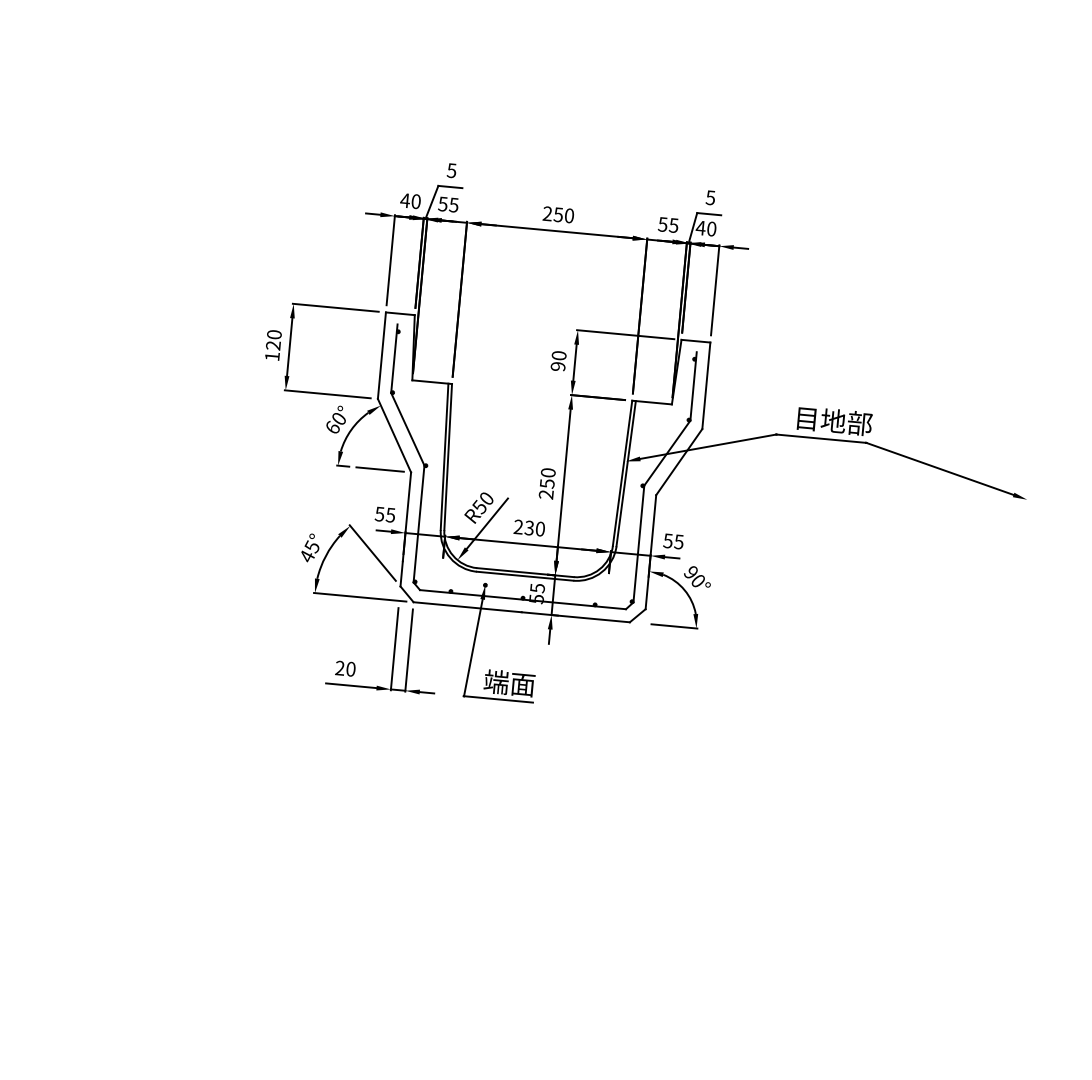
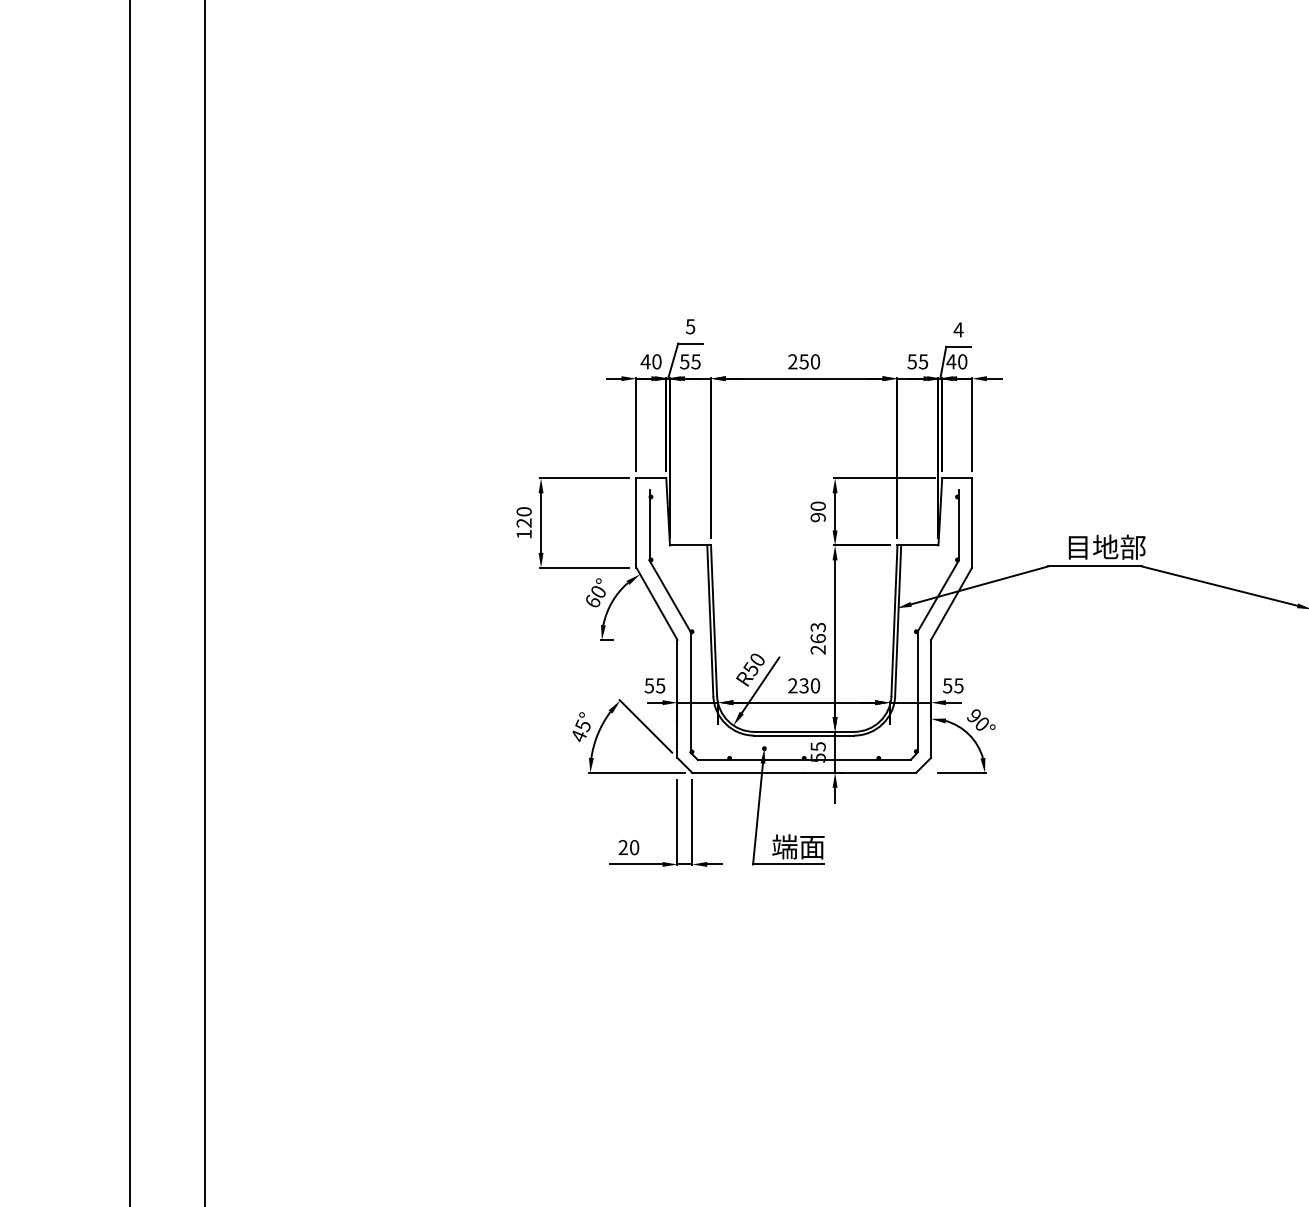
text: (710, 197) -> (958, 329), 5 -> 4
line: (380, 470) -> (645, 640), removed
text: (547, 477) -> (817, 632), 250 -> 263

